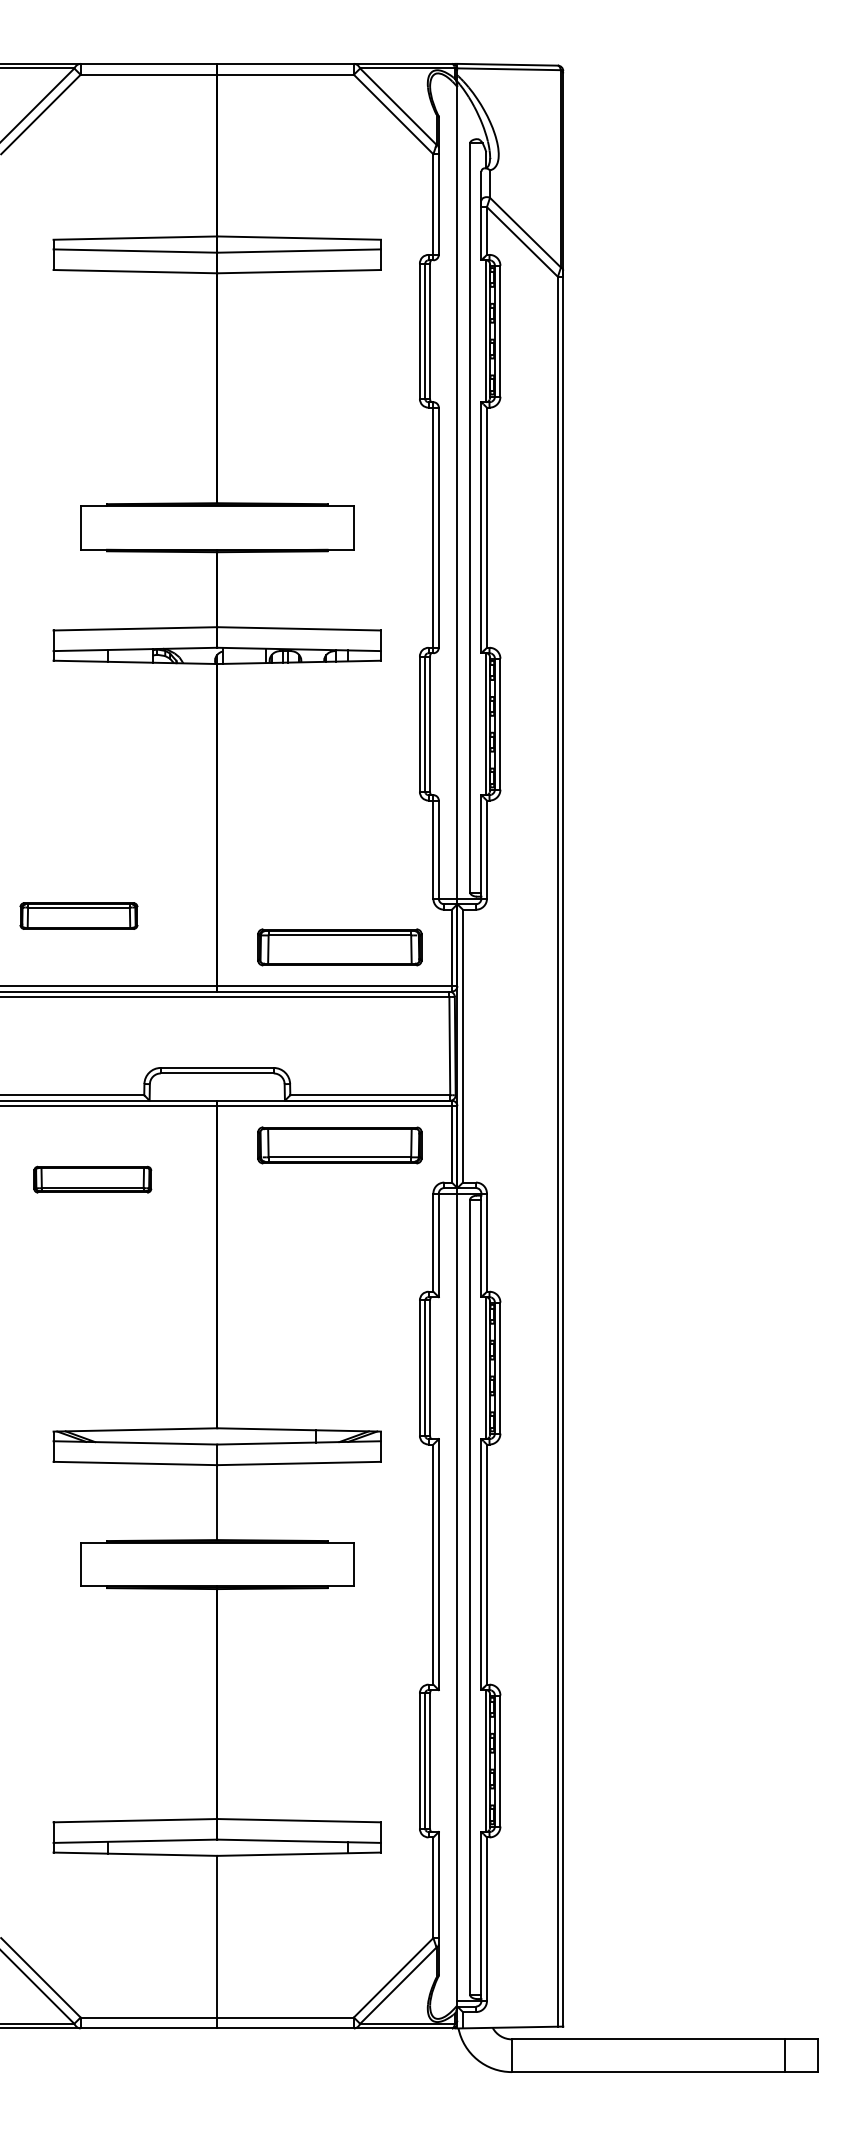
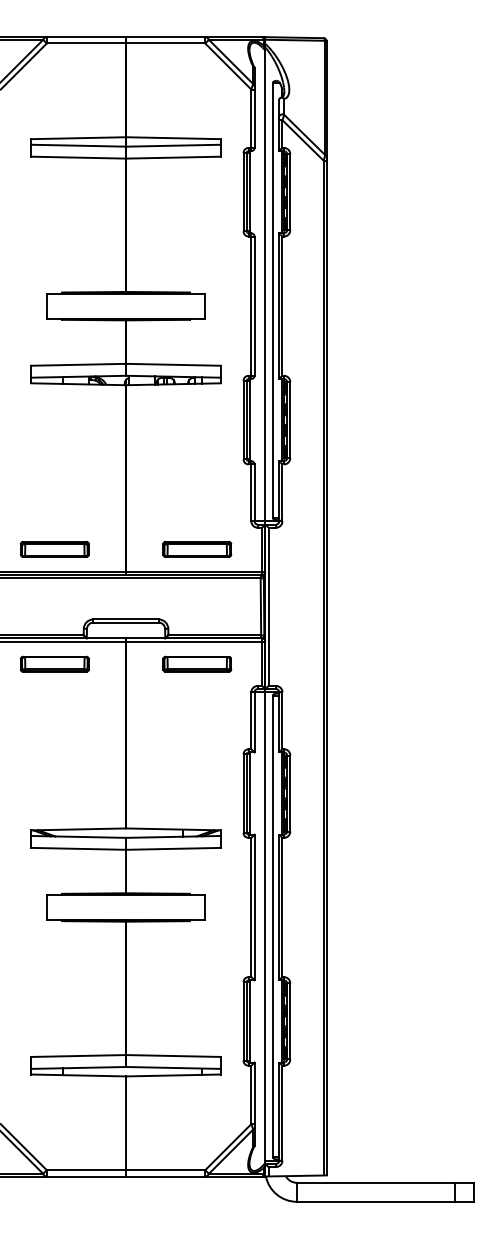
part: (78, 914) -> (54, 548), moved
part: (340, 945) -> (197, 548), size x0.71
part: (340, 1143) -> (197, 663), size x0.71
part: (92, 1178) -> (54, 663), moved

